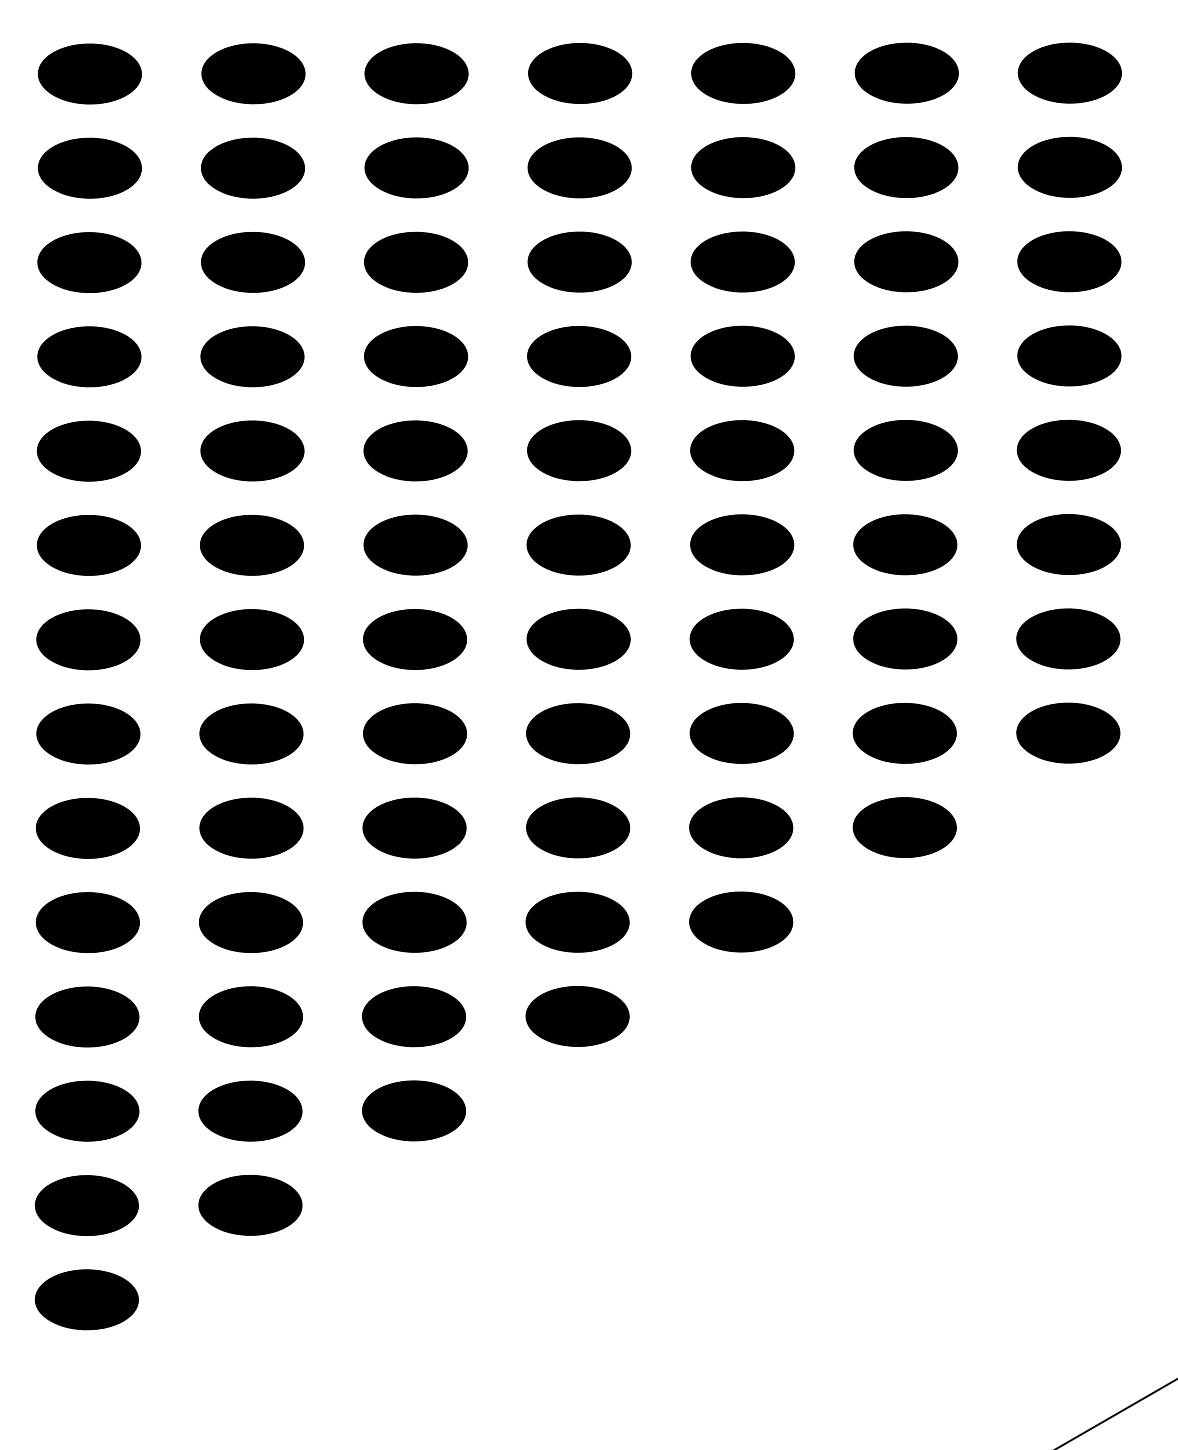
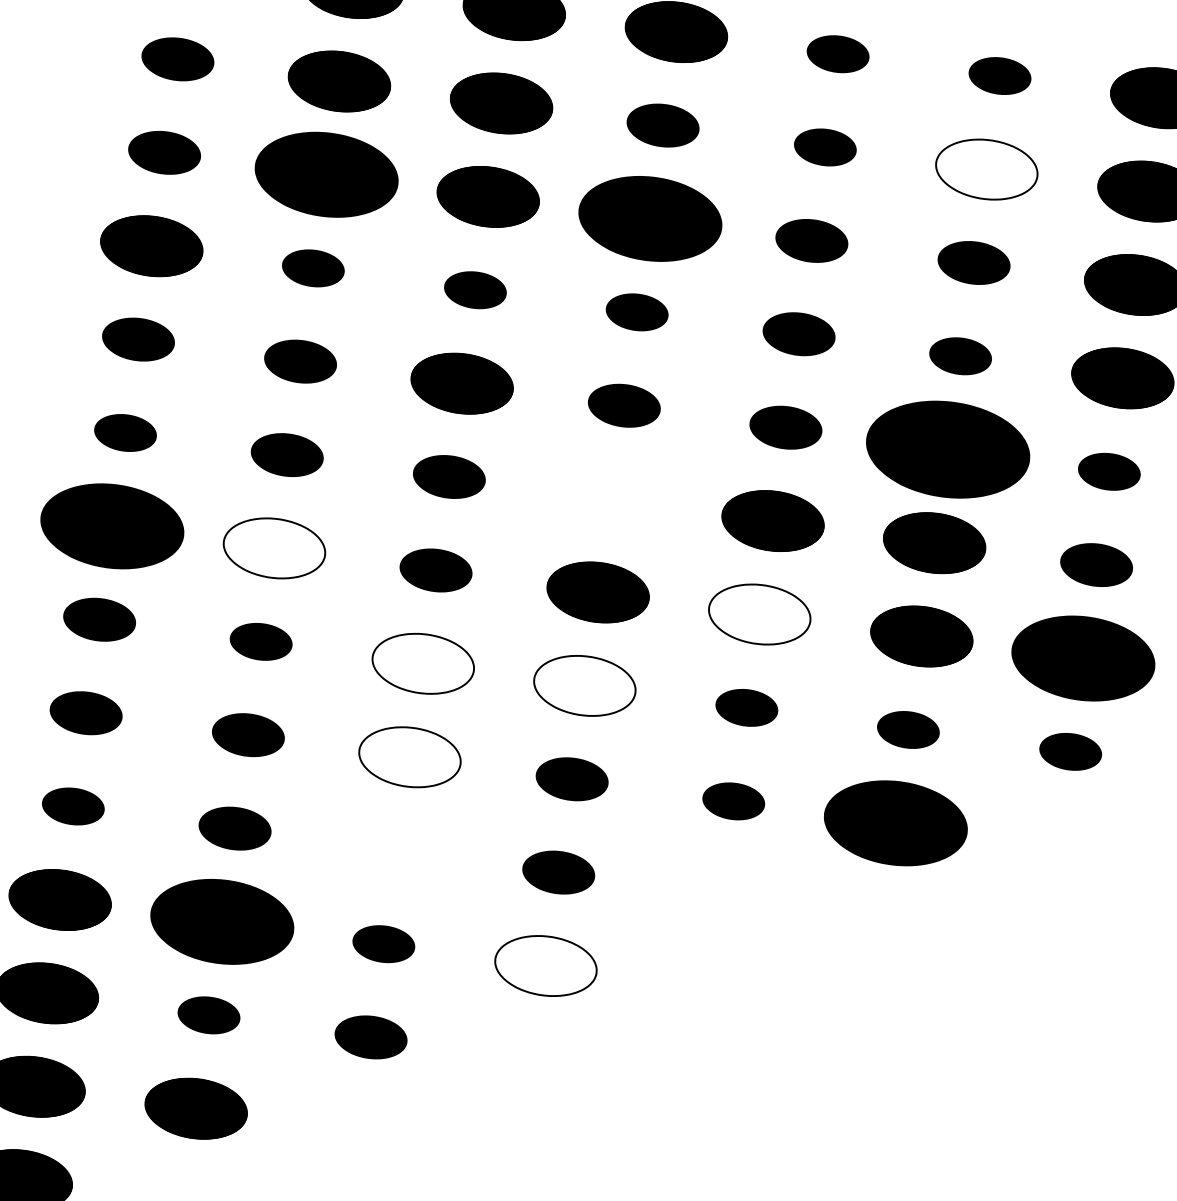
part: (906, 72) -> (999, 75), size x0.6
part: (743, 73) -> (838, 54), size x0.6
part: (89, 167) -> (177, 58), size x0.7
part: (579, 167) -> (663, 125), size x0.7
part: (743, 167) -> (825, 147), size x0.6
hatch: (906, 167) -> (987, 169), removed
part: (579, 261) -> (650, 218), size x1.4
part: (742, 261) -> (811, 240), size x0.7
part: (906, 261) -> (974, 262), size x0.7
part: (89, 262) -> (164, 152), size x0.7
part: (252, 262) -> (326, 174), size x1.4
part: (742, 355) -> (799, 333), size x0.7
part: (905, 355) -> (960, 355), size x0.6
part: (252, 356) -> (313, 268), size x0.6
part: (415, 356) -> (474, 290), size x0.6
part: (579, 356) -> (637, 312), size x0.6
part: (88, 450) -> (138, 338), size x0.7
part: (252, 450) -> (300, 361), size x0.7
part: (579, 450) -> (624, 405), size x0.7
part: (742, 450) -> (786, 427), size x0.7
part: (905, 450) -> (947, 449), size x1.6
part: (1068, 450) -> (1109, 471), size x0.6
part: (415, 544) -> (449, 476), size x0.7
part: (578, 544) -> (610, 498), removed
part: (1068, 544) -> (1096, 565), size x0.7
part: (88, 545) -> (125, 433), size x0.6
part: (251, 545) -> (286, 455), size x0.7
hatch: (741, 638) -> (759, 613), removed
part: (1068, 638) -> (1083, 658), size x1.4
part: (88, 639) -> (112, 526), size x1.4
hatch: (251, 639) -> (274, 548), removed
part: (414, 639) -> (435, 570), size x0.7
part: (1068, 732) -> (1070, 751), size x0.6
part: (88, 733) -> (99, 619), size x0.7
part: (251, 733) -> (261, 641), size x0.6
hatch: (414, 733) -> (422, 663), removed
hatch: (578, 733) -> (585, 685), removed
part: (741, 733) -> (746, 707), size x0.6
part: (904, 733) -> (908, 730), size x0.6
part: (251, 827) -> (248, 734), size x0.7
hatch: (414, 827) -> (410, 756), removed
part: (578, 827) -> (572, 778), size x0.7
part: (741, 827) -> (733, 801), size x0.6
part: (904, 827) -> (895, 823), size x1.4
part: (87, 828) -> (85, 713), size x0.7
part: (414, 921) -> (397, 849), removed
part: (577, 921) -> (558, 871), size x0.7
part: (741, 921) -> (721, 894), removed
part: (87, 922) -> (73, 806), size x0.6
part: (250, 922) -> (234, 828), size x0.7
hatch: (577, 1015) -> (545, 965), removed
part: (250, 1016) -> (221, 921), size x1.4
part: (413, 1016) -> (383, 943), size x0.6
part: (250, 1110) -> (209, 1014), size x0.6
part: (413, 1110) -> (370, 1036), size x0.7

